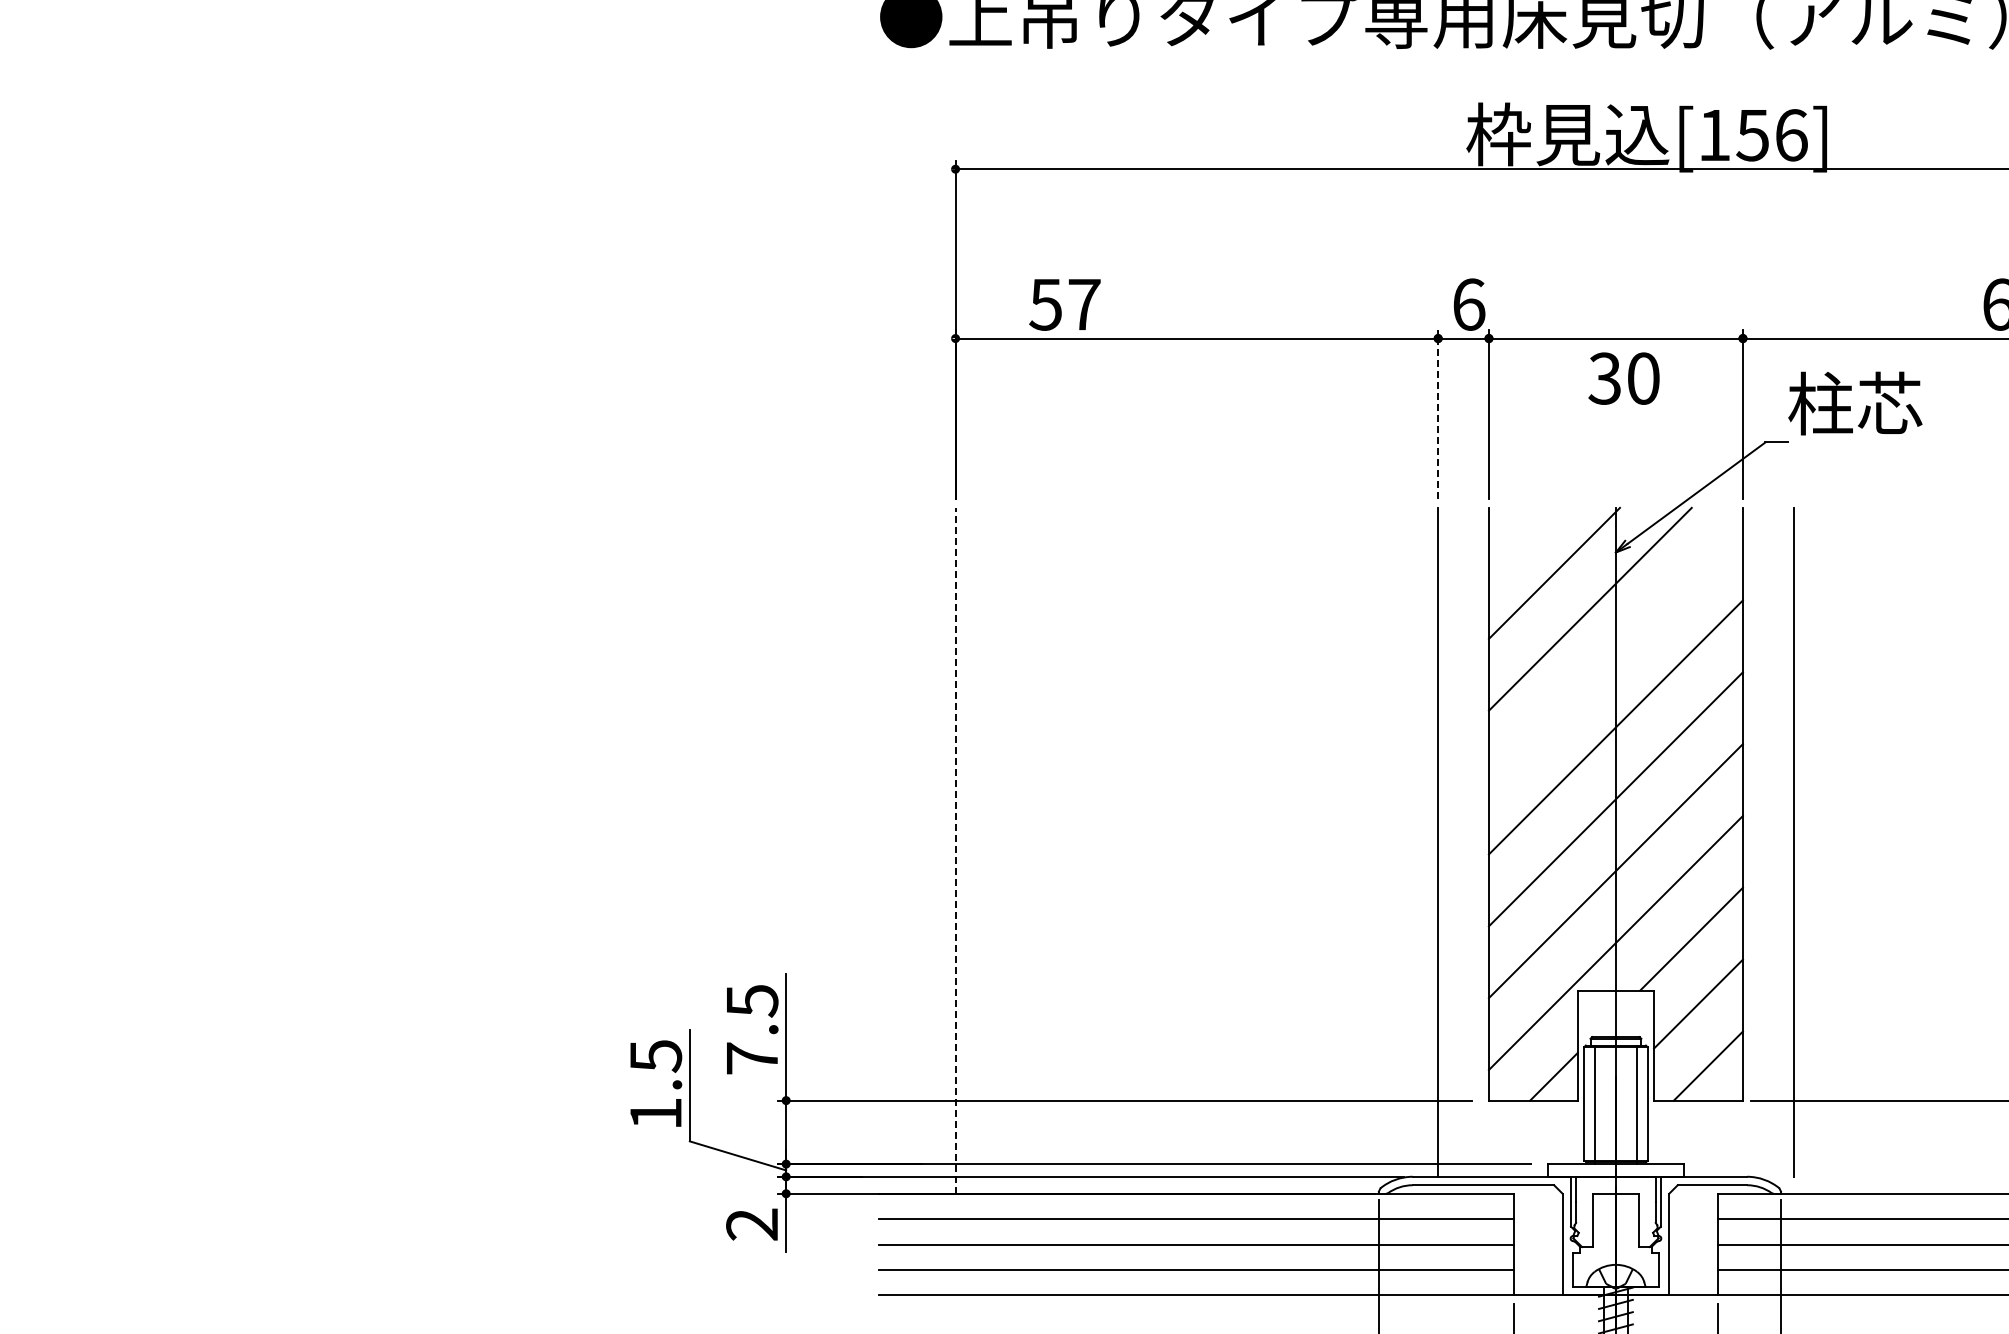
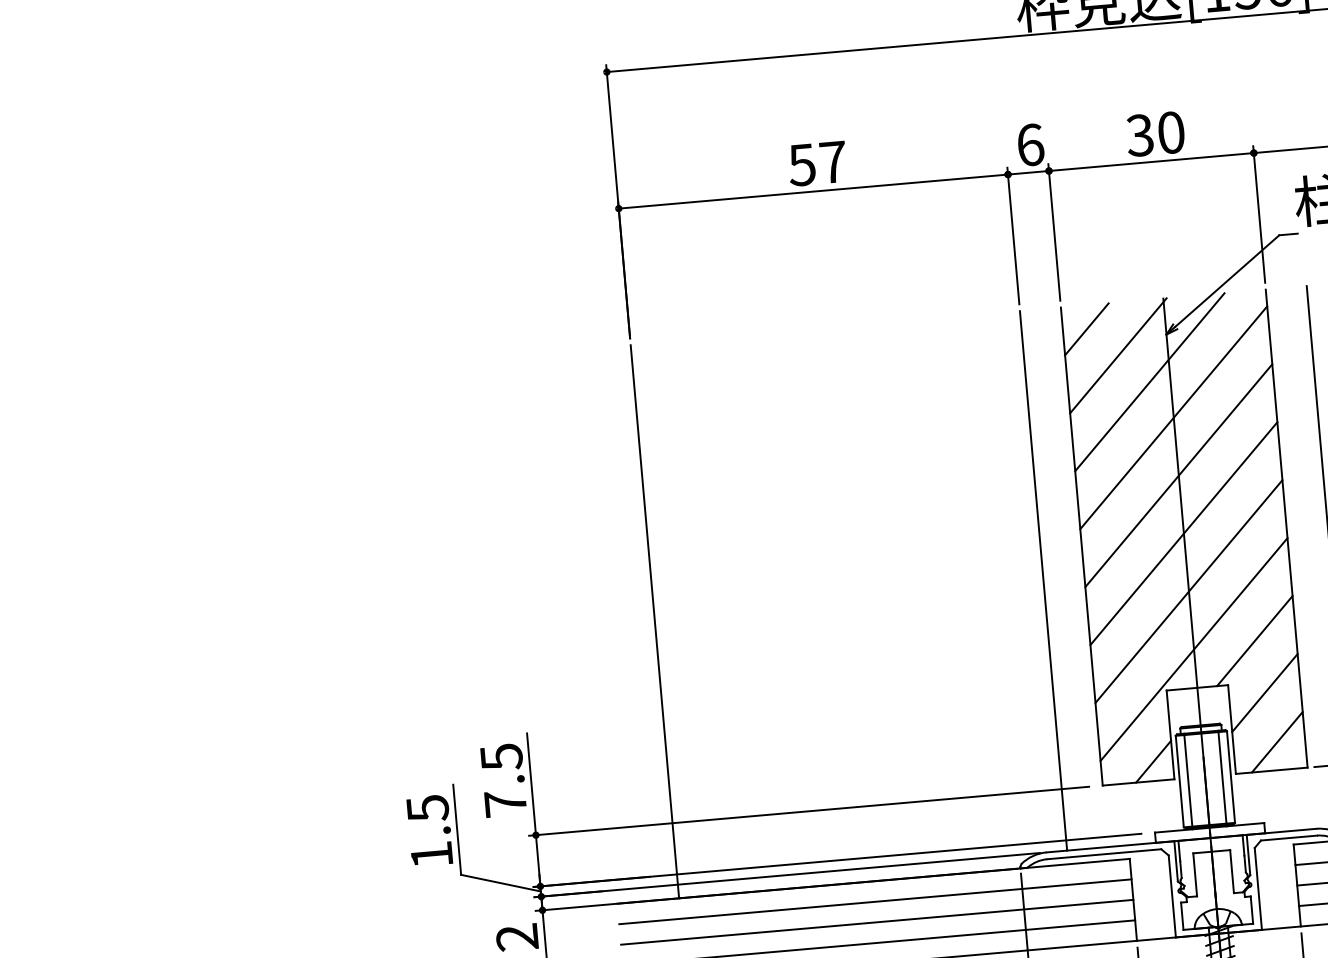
text: (1064, 304) -> (817, 163), moved
text: (1623, 378) -> (1155, 134), moved
line: (1438, 414) -> (1013, 235), dashed -> solid
line: (1518, 537) -> (1086, 329), added
line: (1615, 655) -> (1173, 417), added
line: (955, 850) -> (654, 621), dashed -> solid

